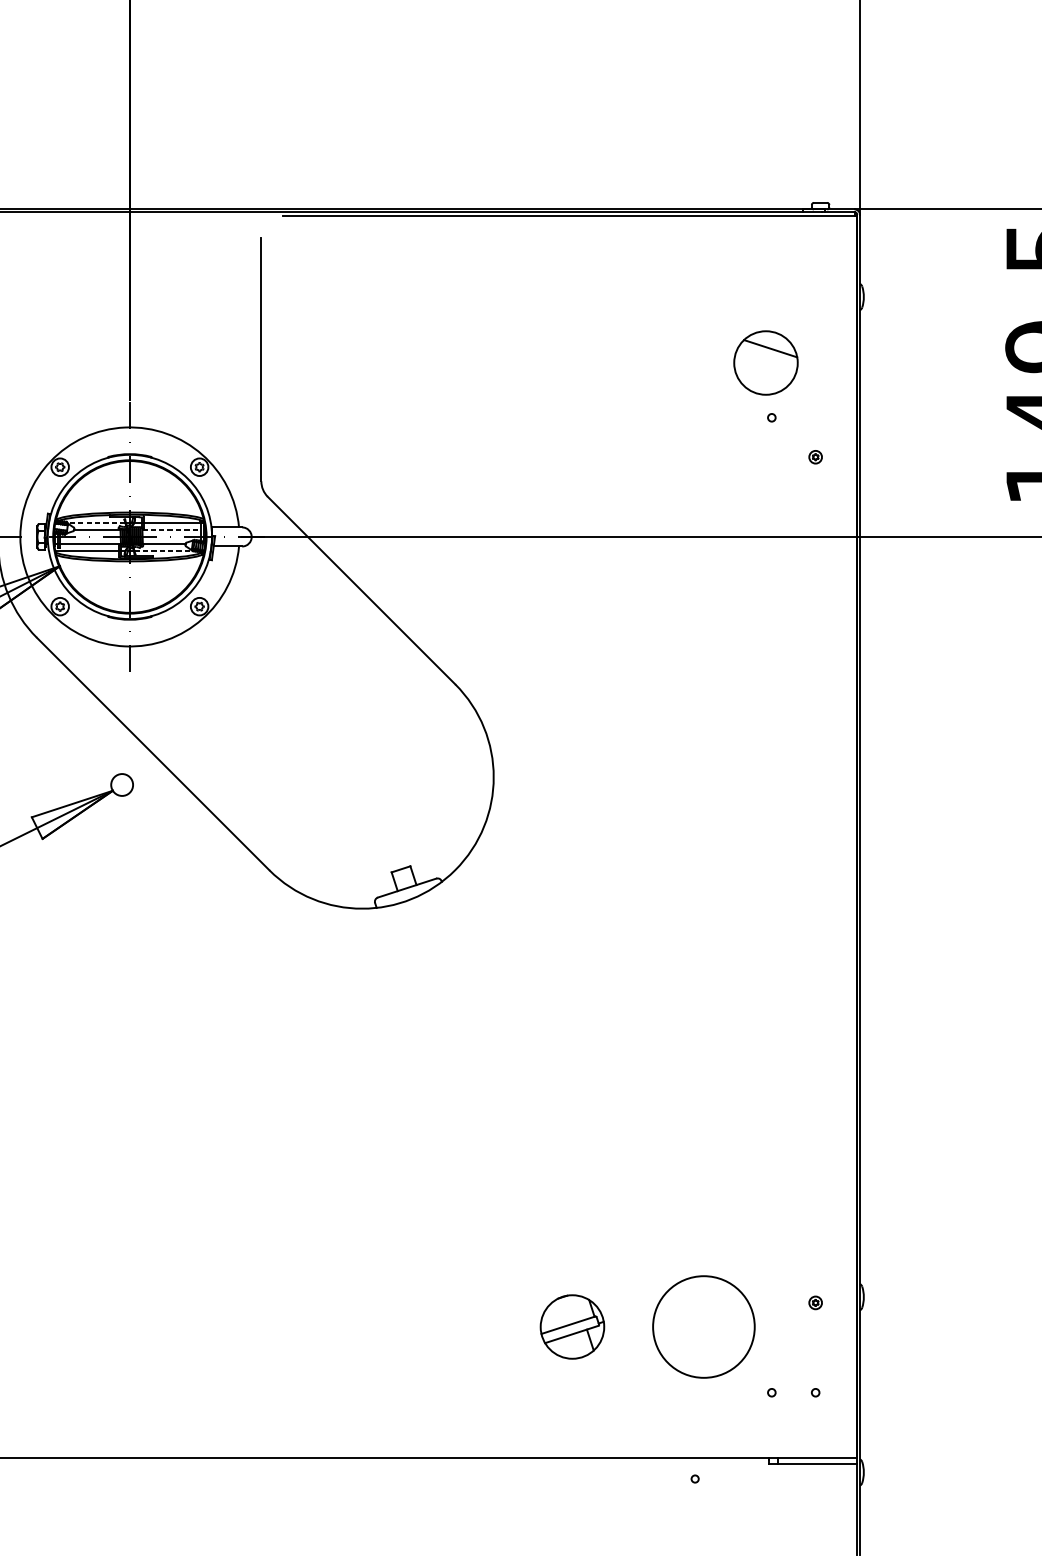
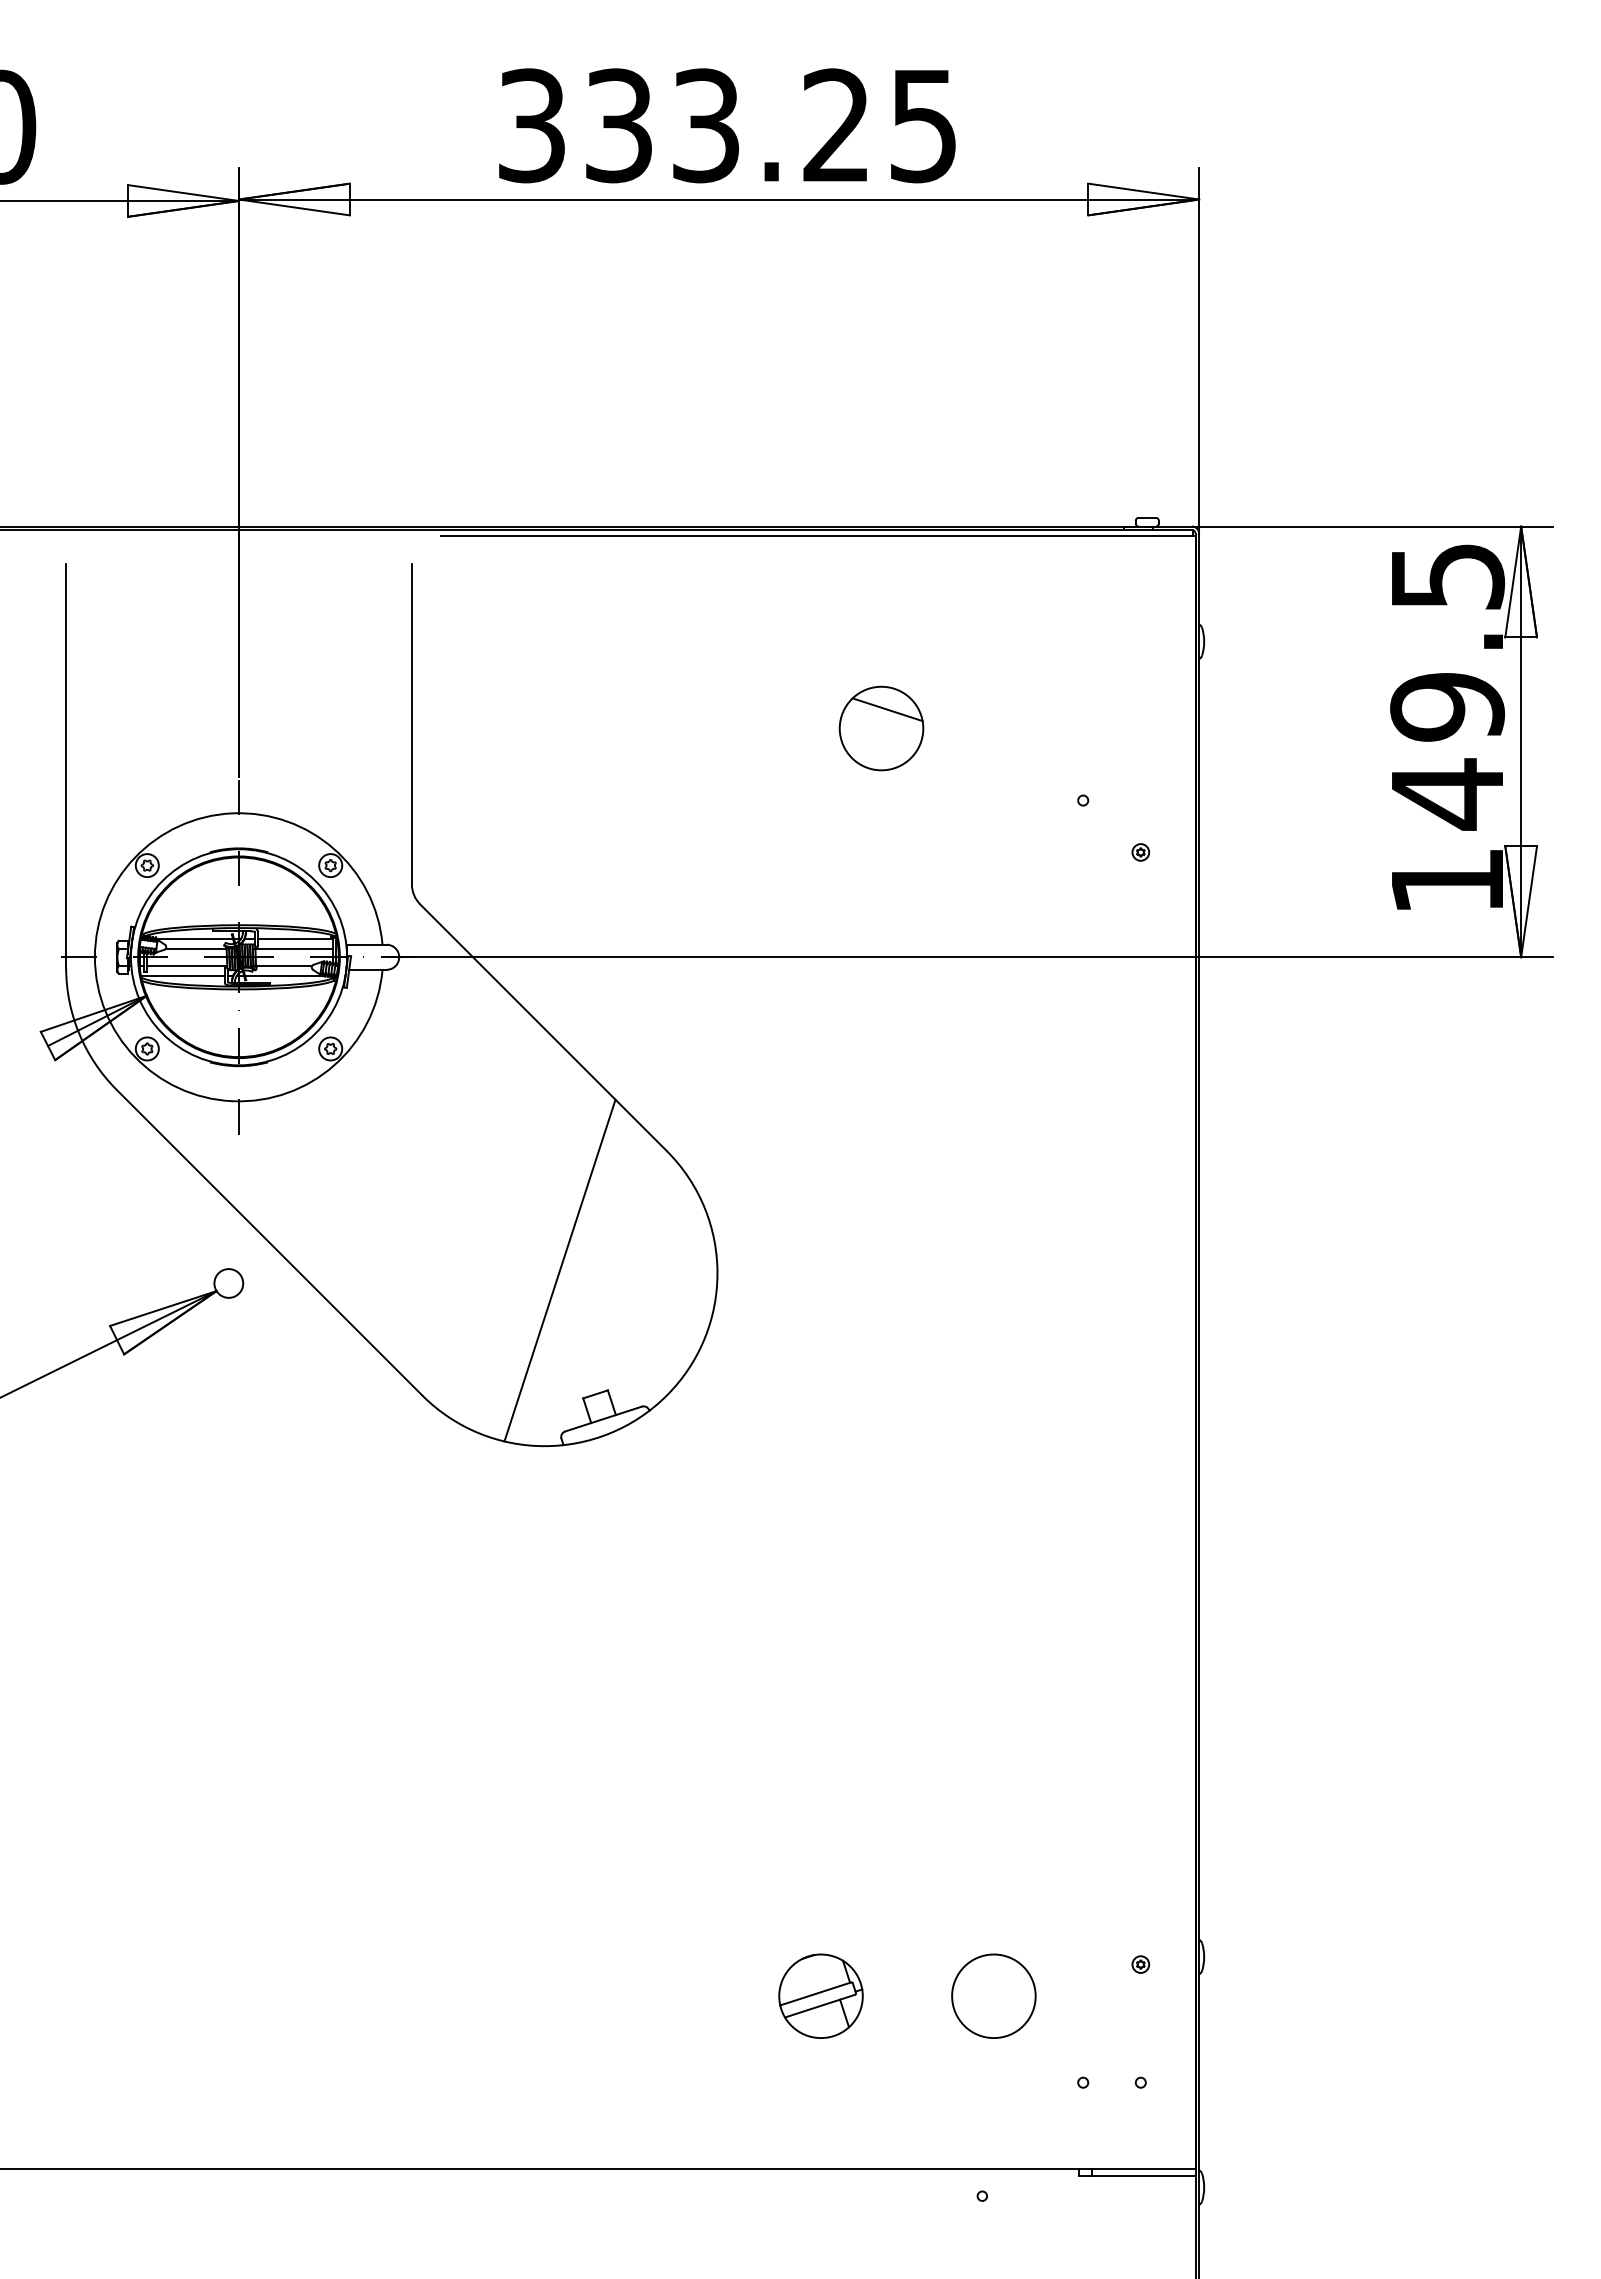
part: (765, 362) -> (881, 728), moved
line: (96, 522) -> (194, 938), dashed -> solid
line: (172, 530) -> (294, 948), dashed -> solid
line: (163, 551) -> (283, 976), dashed -> solid
line: (373, 775) -> (559, 1270), added
circle: (703, 1327) -> (993, 1996), size x0.62

